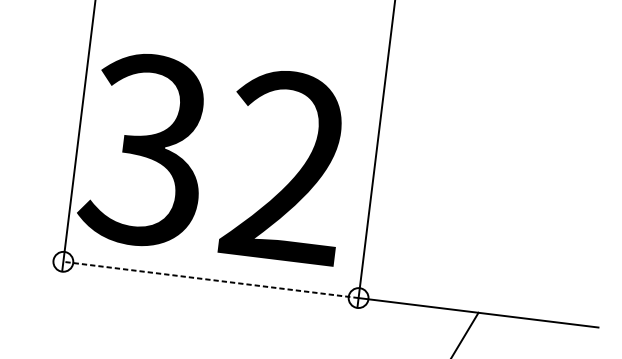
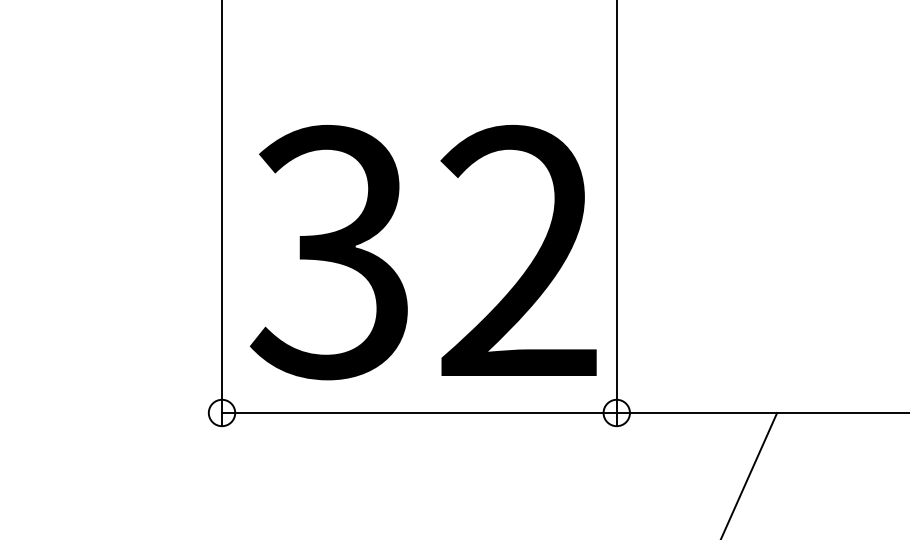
text: (214, 158) -> (422, 252), moved
line: (210, 280) -> (418, 413), dashed -> solid

